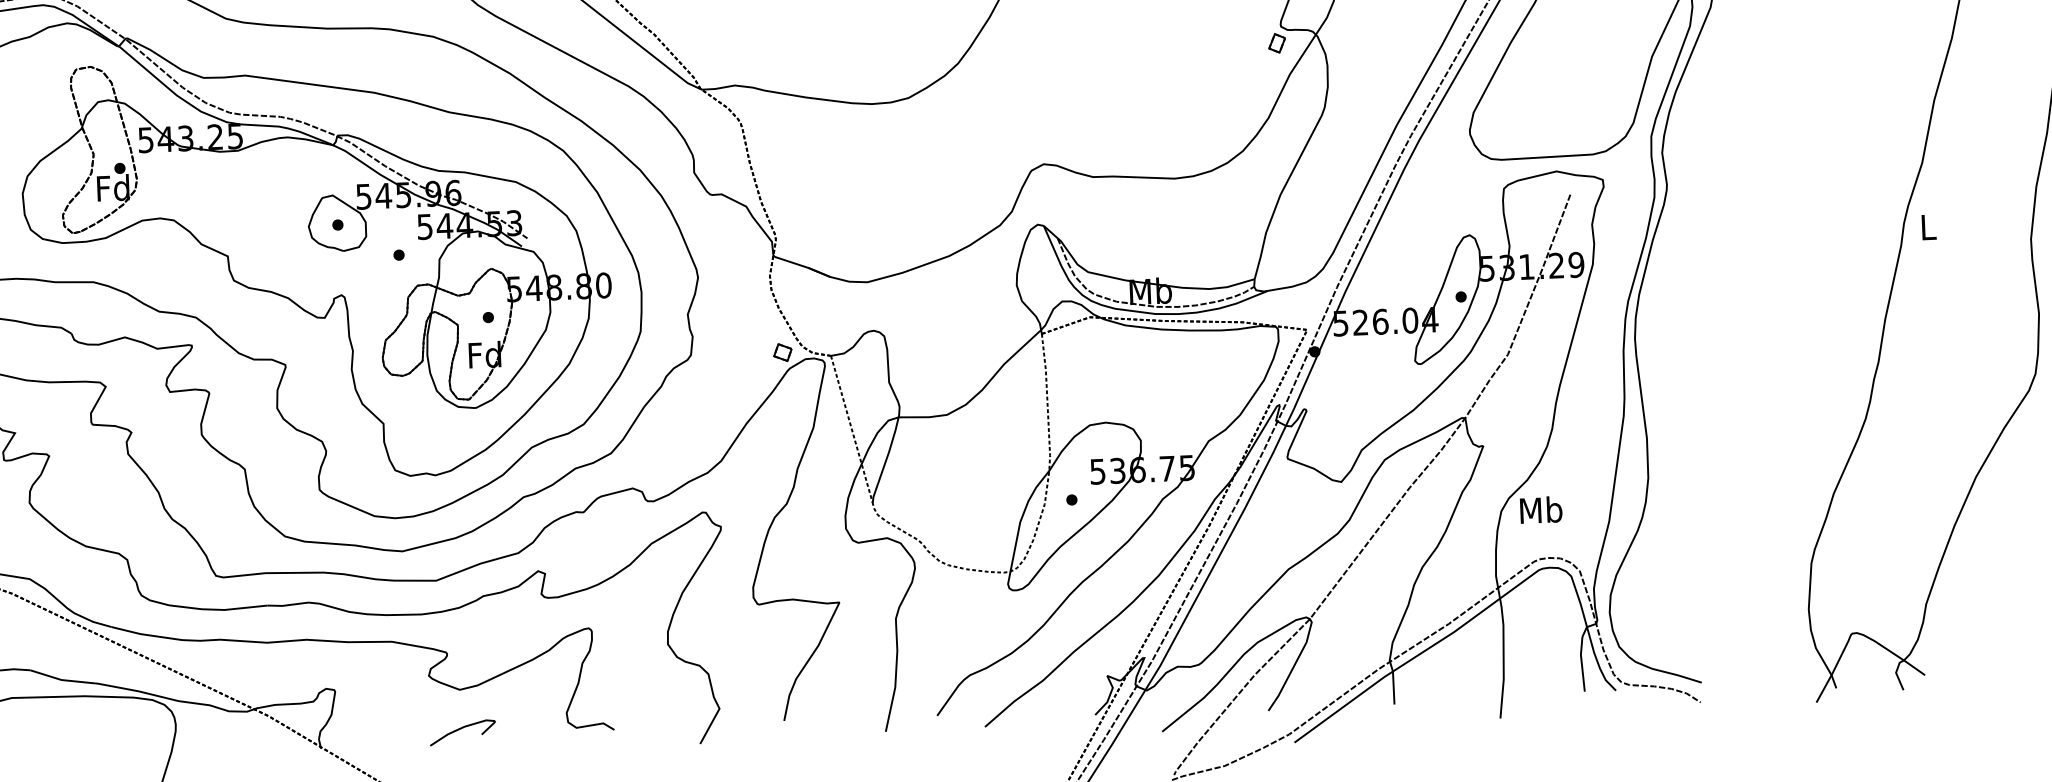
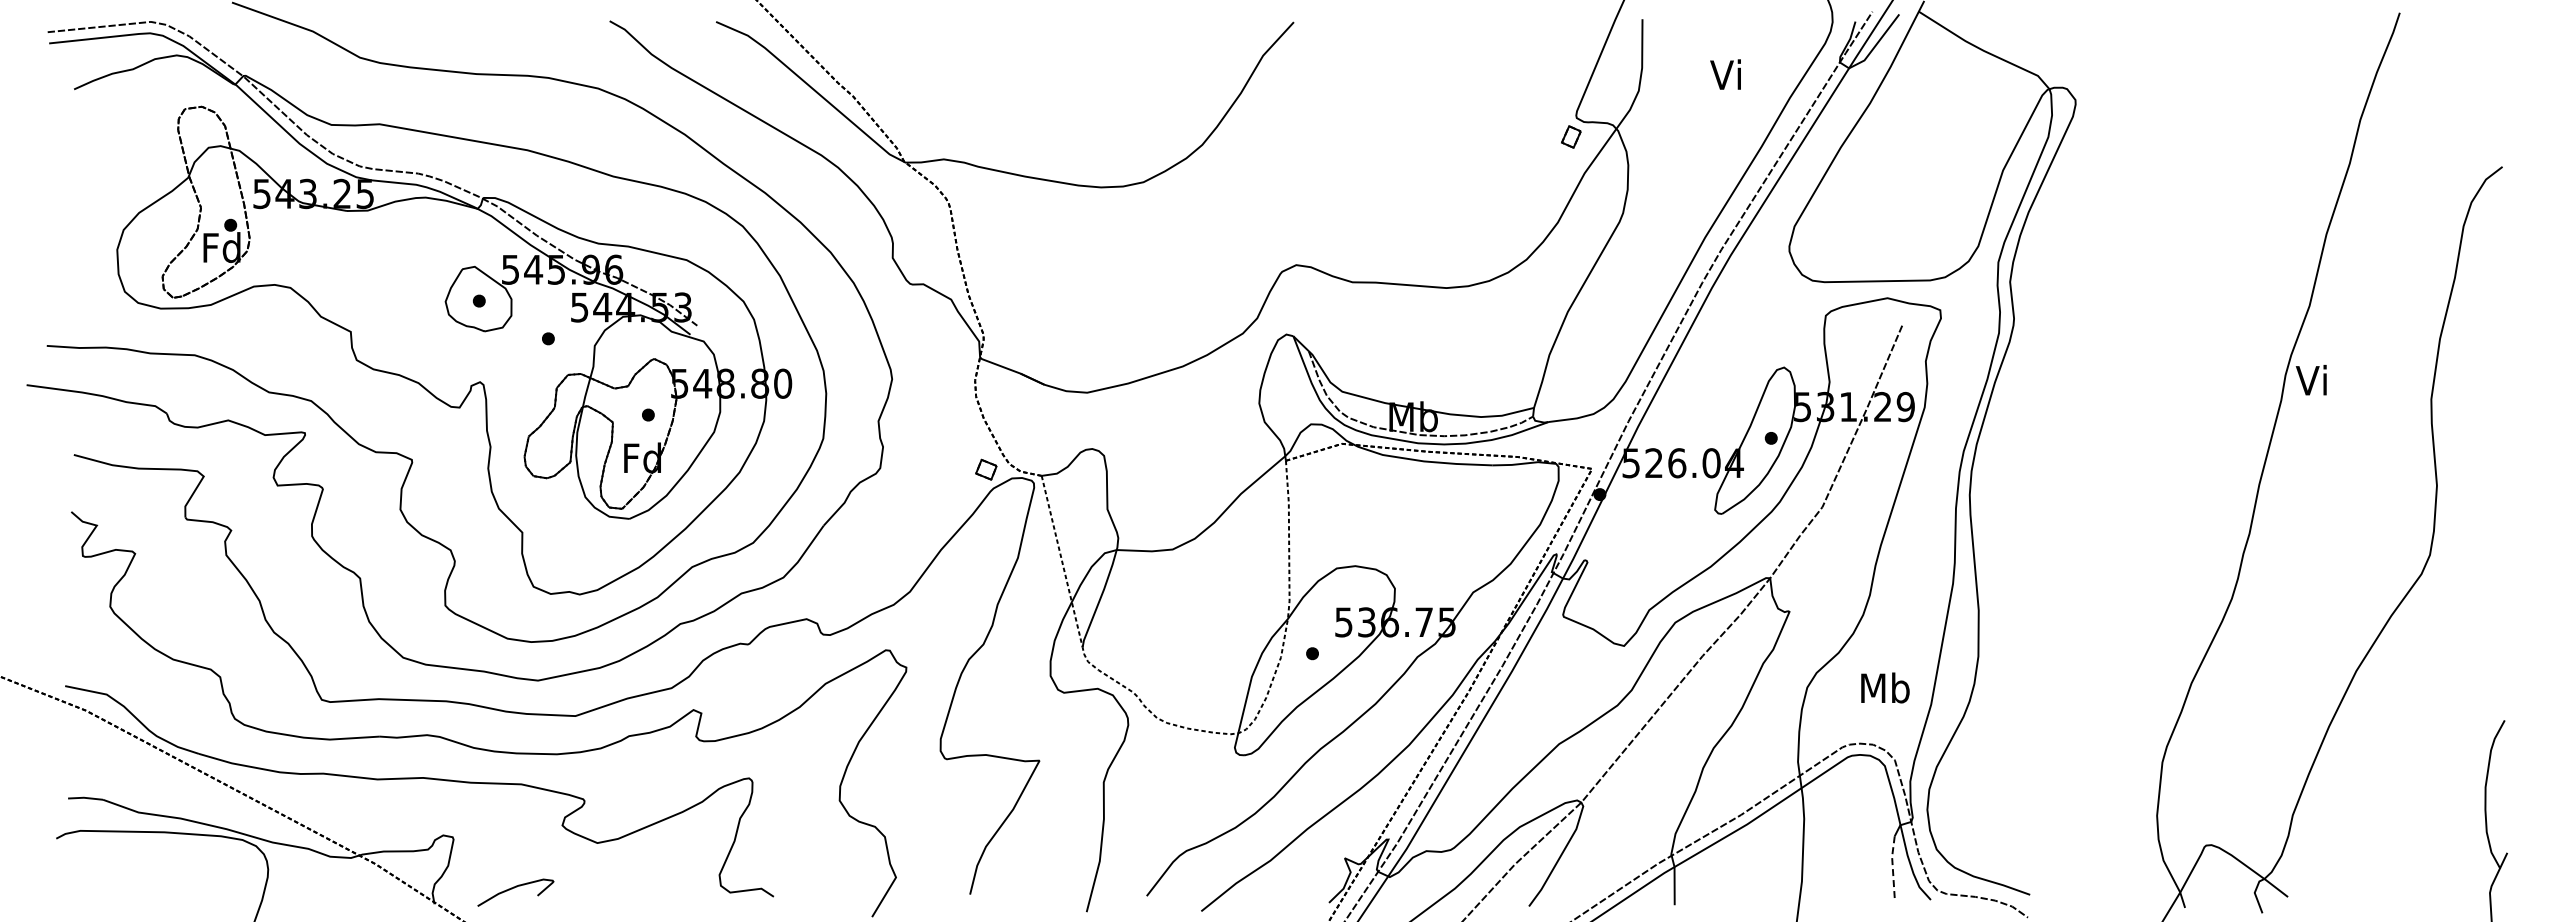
text: (1925, 226) -> (2310, 379), L -> Vi
text: (1541, 509) -> (1885, 687), moved
line: (1581, 663) -> (1892, 867), solid -> dashed
curve: (461, 729) -> (514, 888), moved

